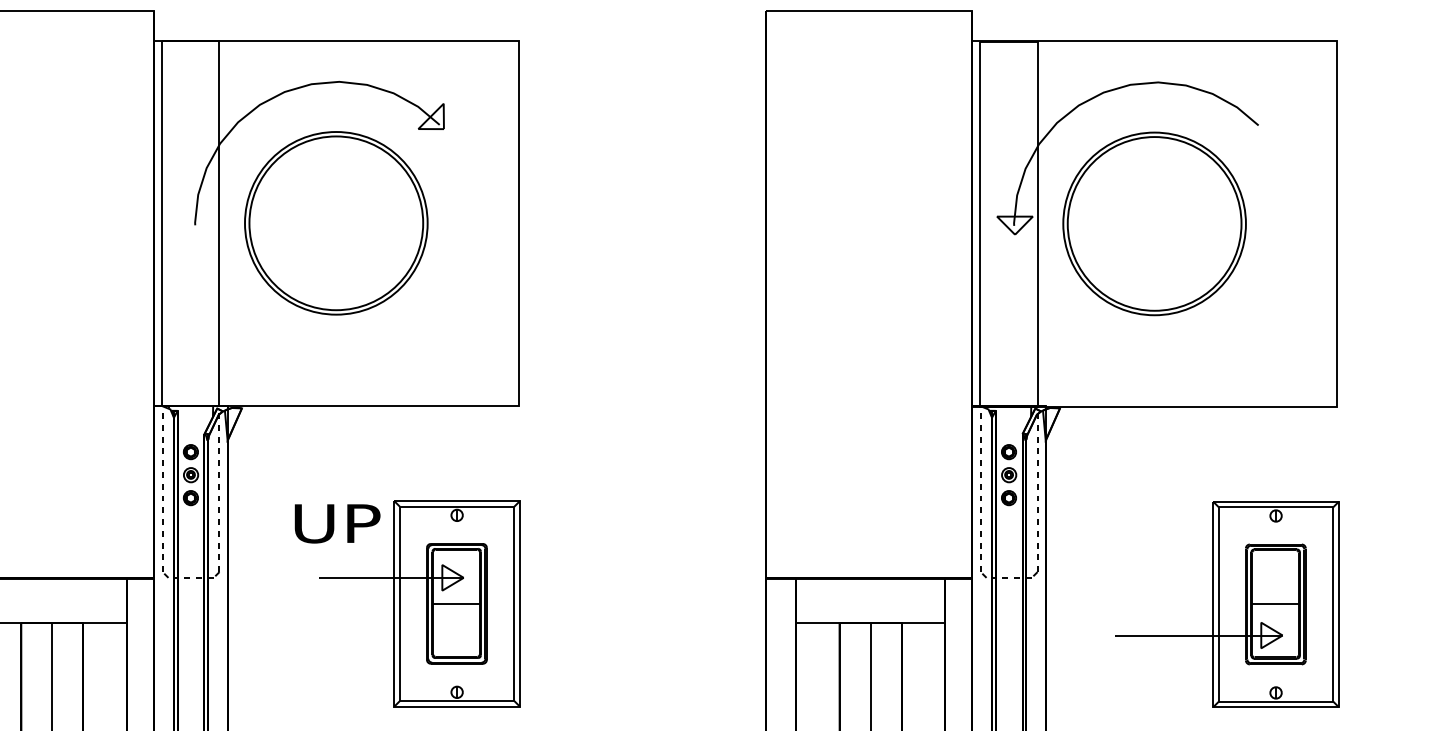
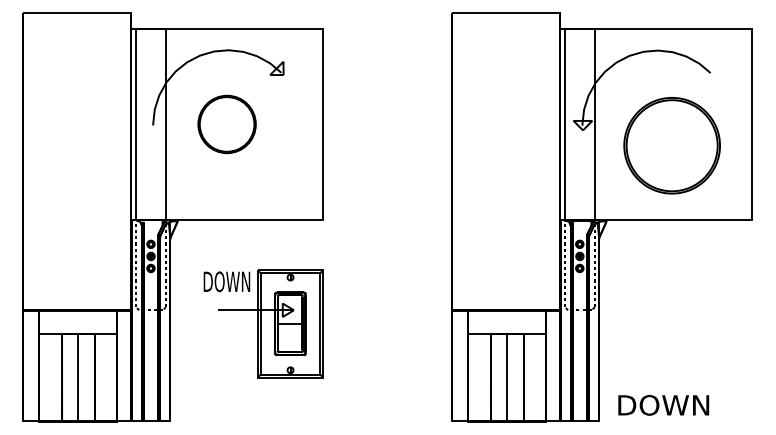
part: (334, 223) -> (226, 124), size x0.6
part: (1153, 223) -> (671, 145), moved
text: (334, 522) -> (226, 281), UP -> DOWN
part: (1227, 603) -> (694, 323), removed

